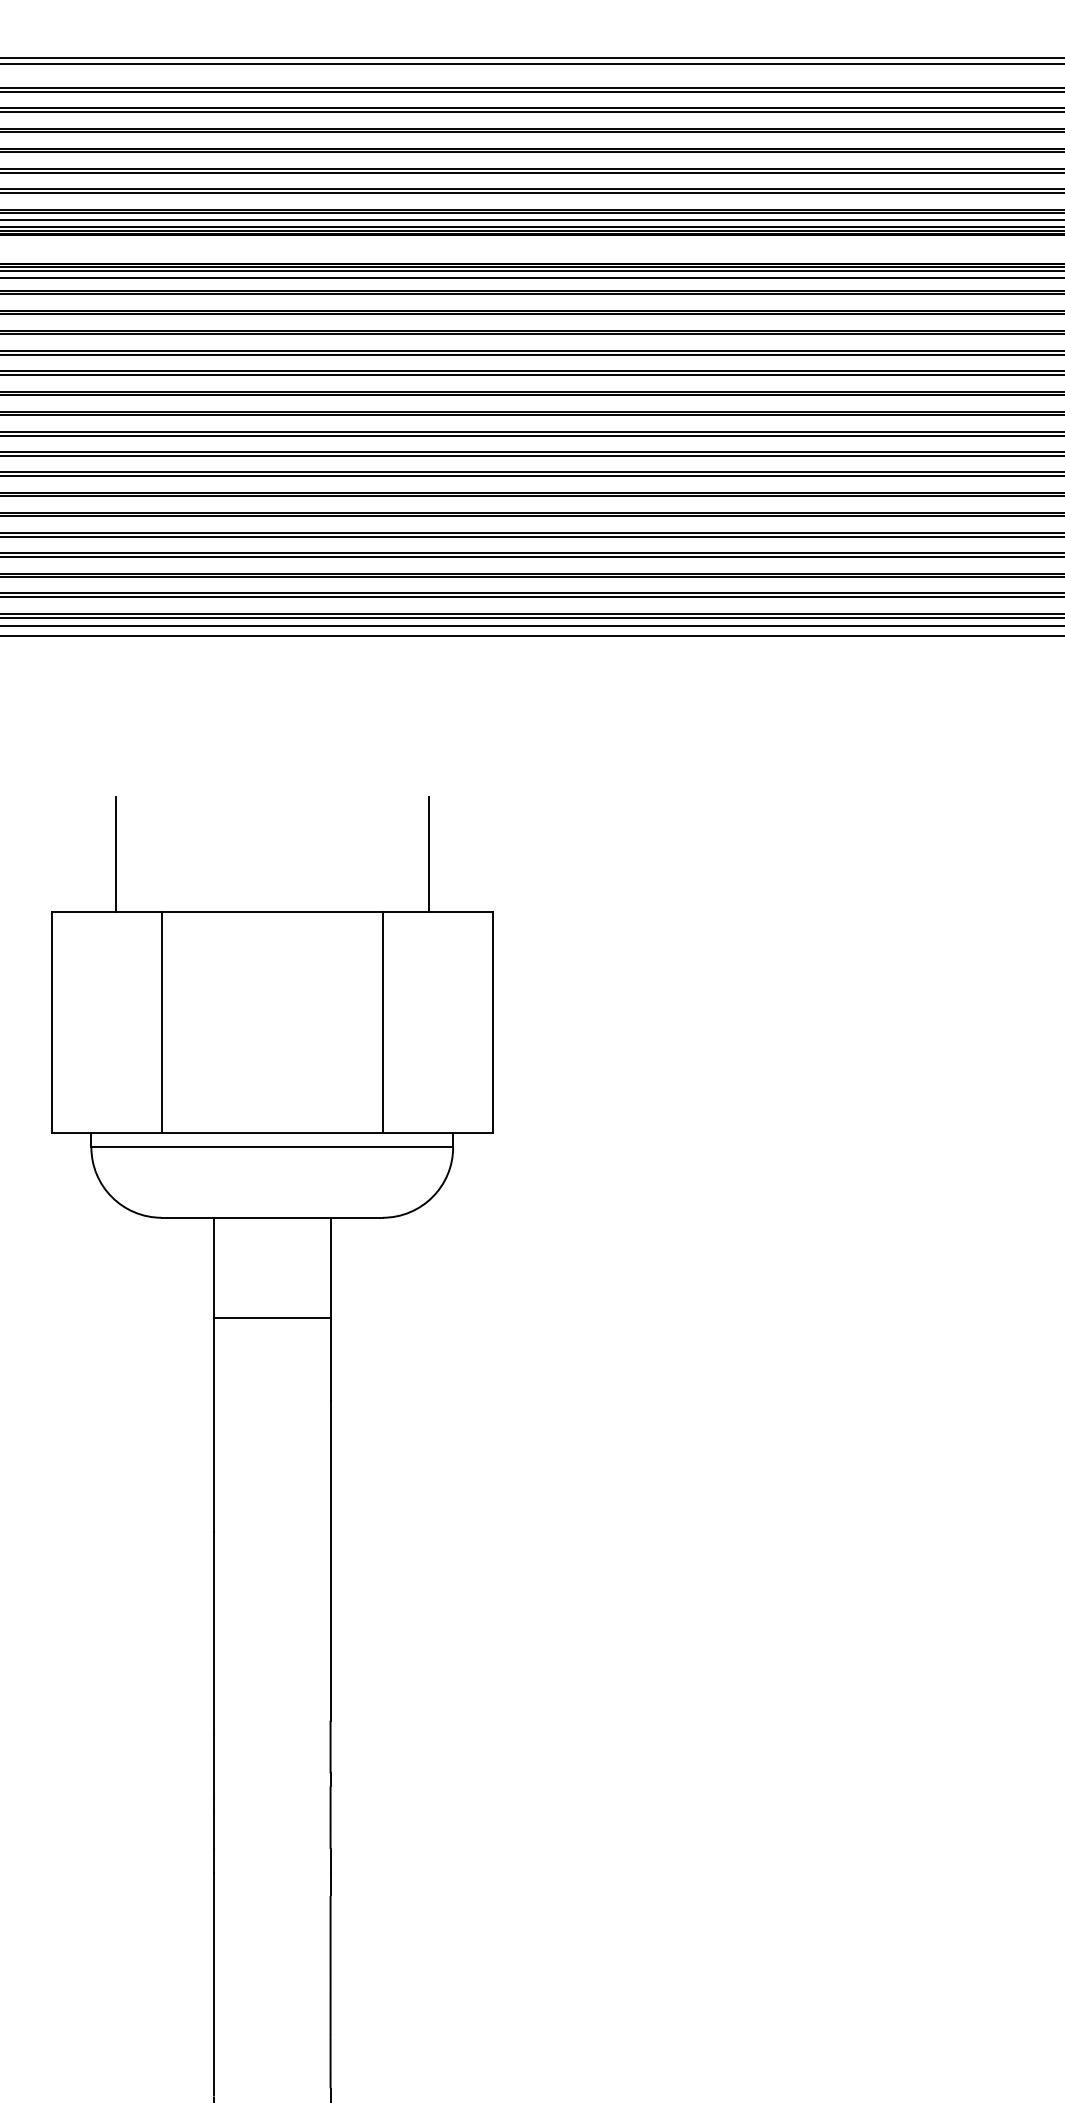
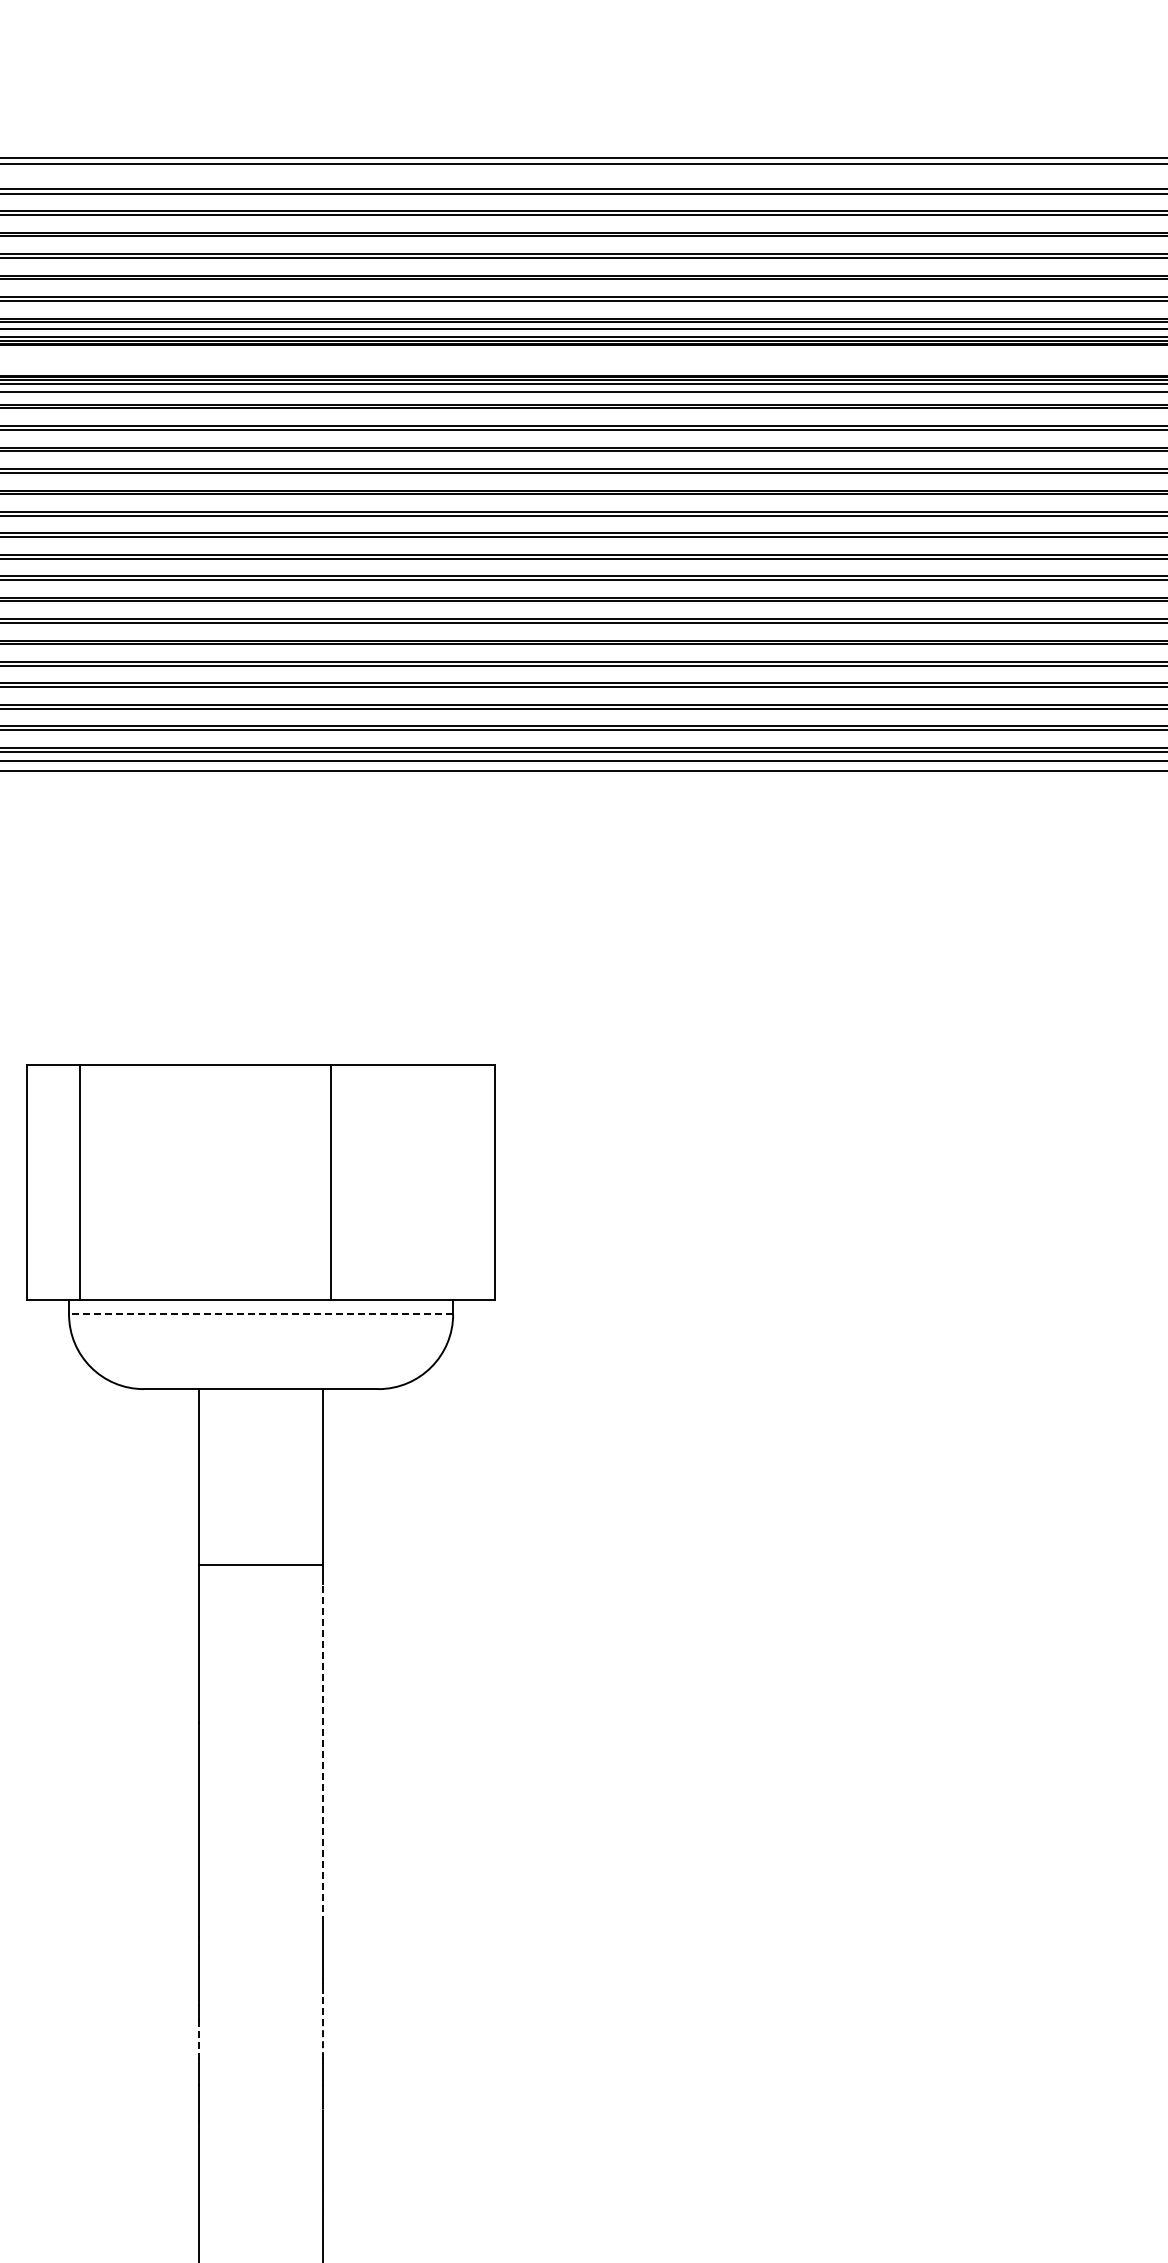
line: (115, 854) -> (94, 1003), removed
line: (428, 854) -> (427, 1003), removed
line: (162, 1022) -> (80, 1181), moved
line: (382, 1022) -> (331, 1181), moved
line: (271, 1147) -> (260, 1314), solid -> dashed
line: (271, 1317) -> (260, 1564), moved
line: (330, 1560) -> (322, 1753), solid -> dashed
line: (331, 1817) -> (323, 2025), solid -> dashed
line: (214, 1831) -> (199, 2040), solid -> dashed

